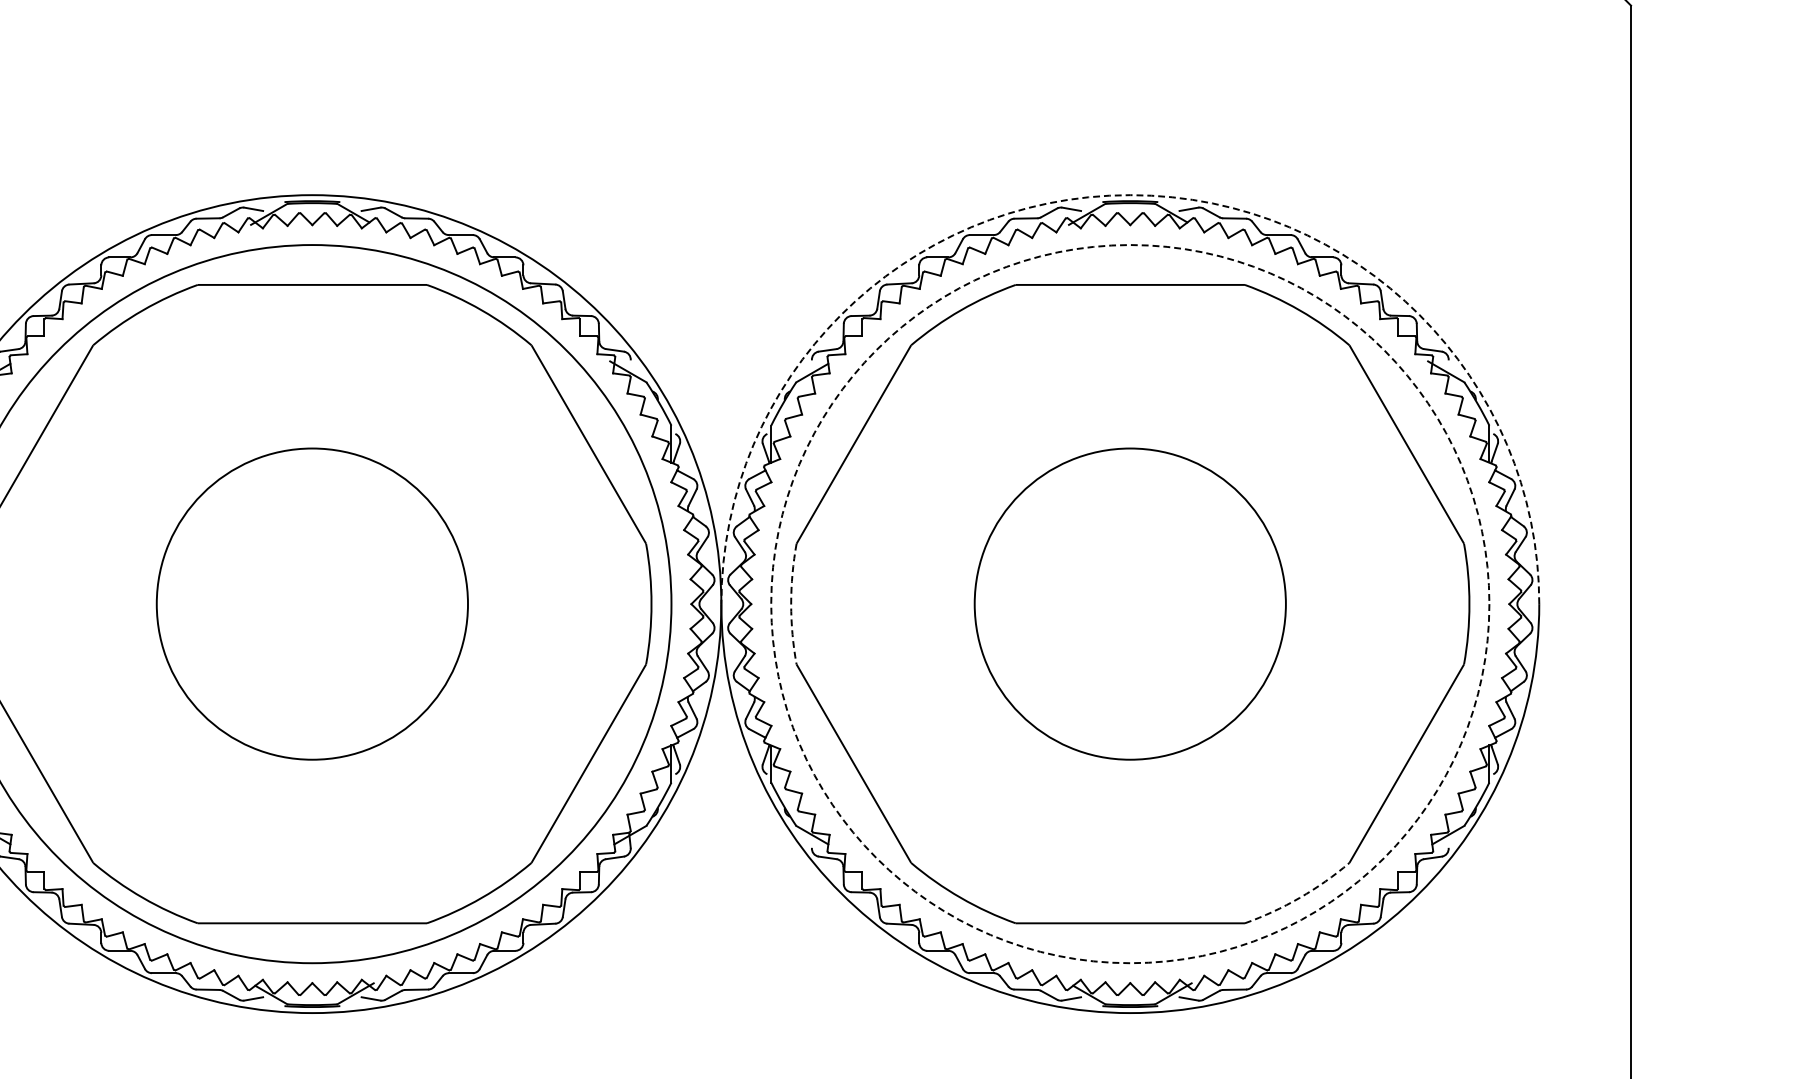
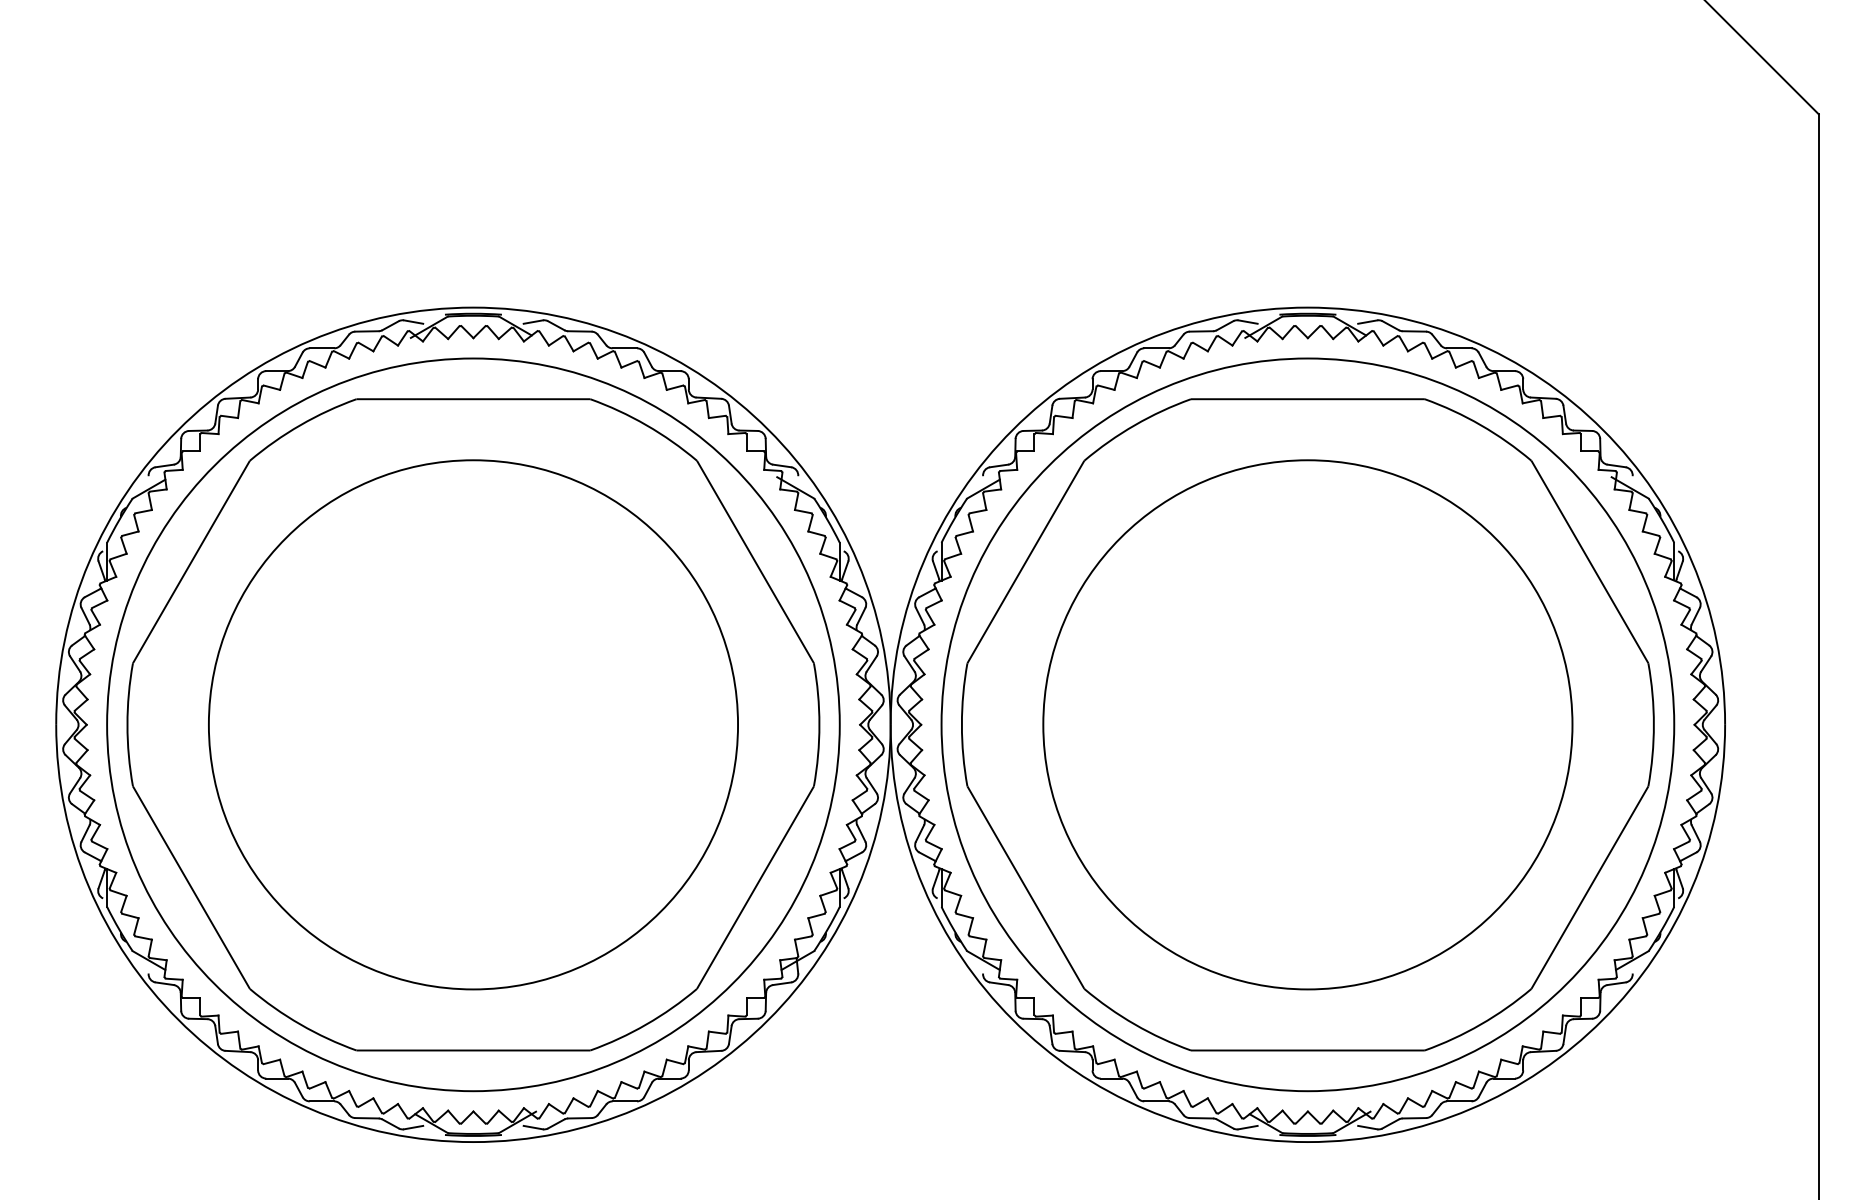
arc: (1129, 195) -> (1307, 307), dashed -> solid
circle: (312, 603) -> (473, 724), size x1.67
arc: (790, 603) -> (961, 724), dashed -> solid
circle: (1129, 603) -> (1307, 724), dashed -> solid
circle: (1129, 603) -> (1307, 724), size x1.67
arc: (1299, 897) -> (1480, 1024), dashed -> solid

